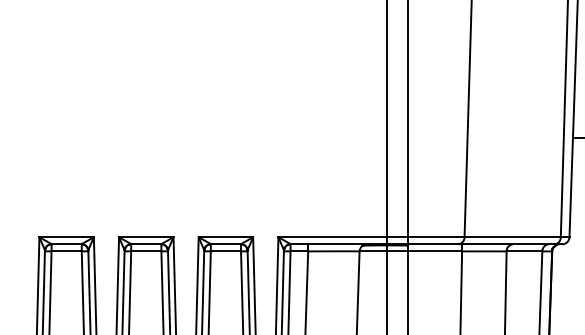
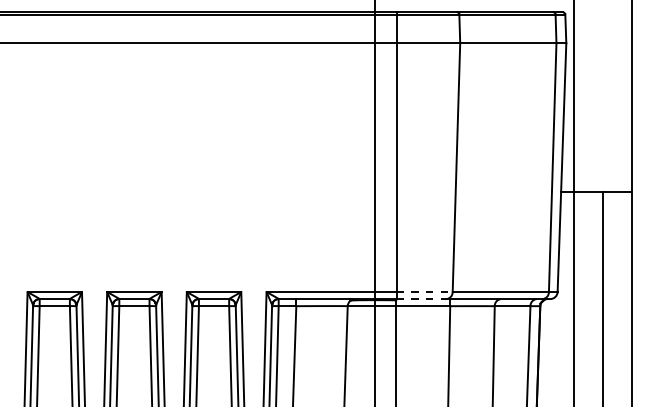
line: (437, 236) -> (425, 291), solid -> dashed
line: (433, 244) -> (421, 299), solid -> dashed

